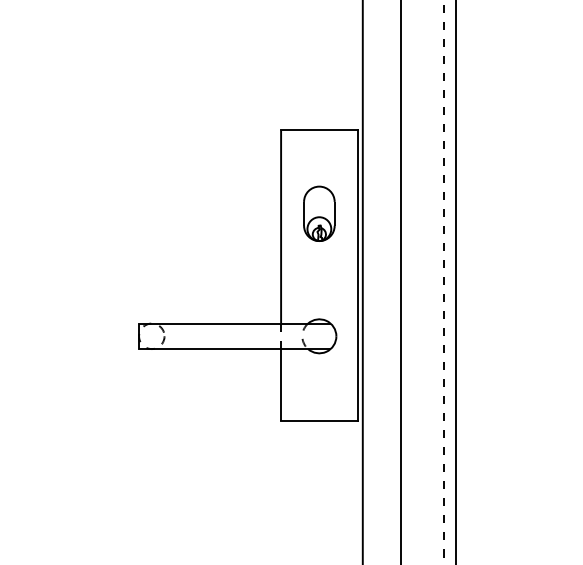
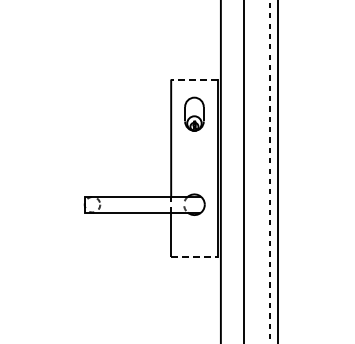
line: (317, 130) -> (193, 79), solid -> dashed
part: (319, 212) -> (194, 113), moved
line: (319, 421) -> (194, 256), solid -> dashed

